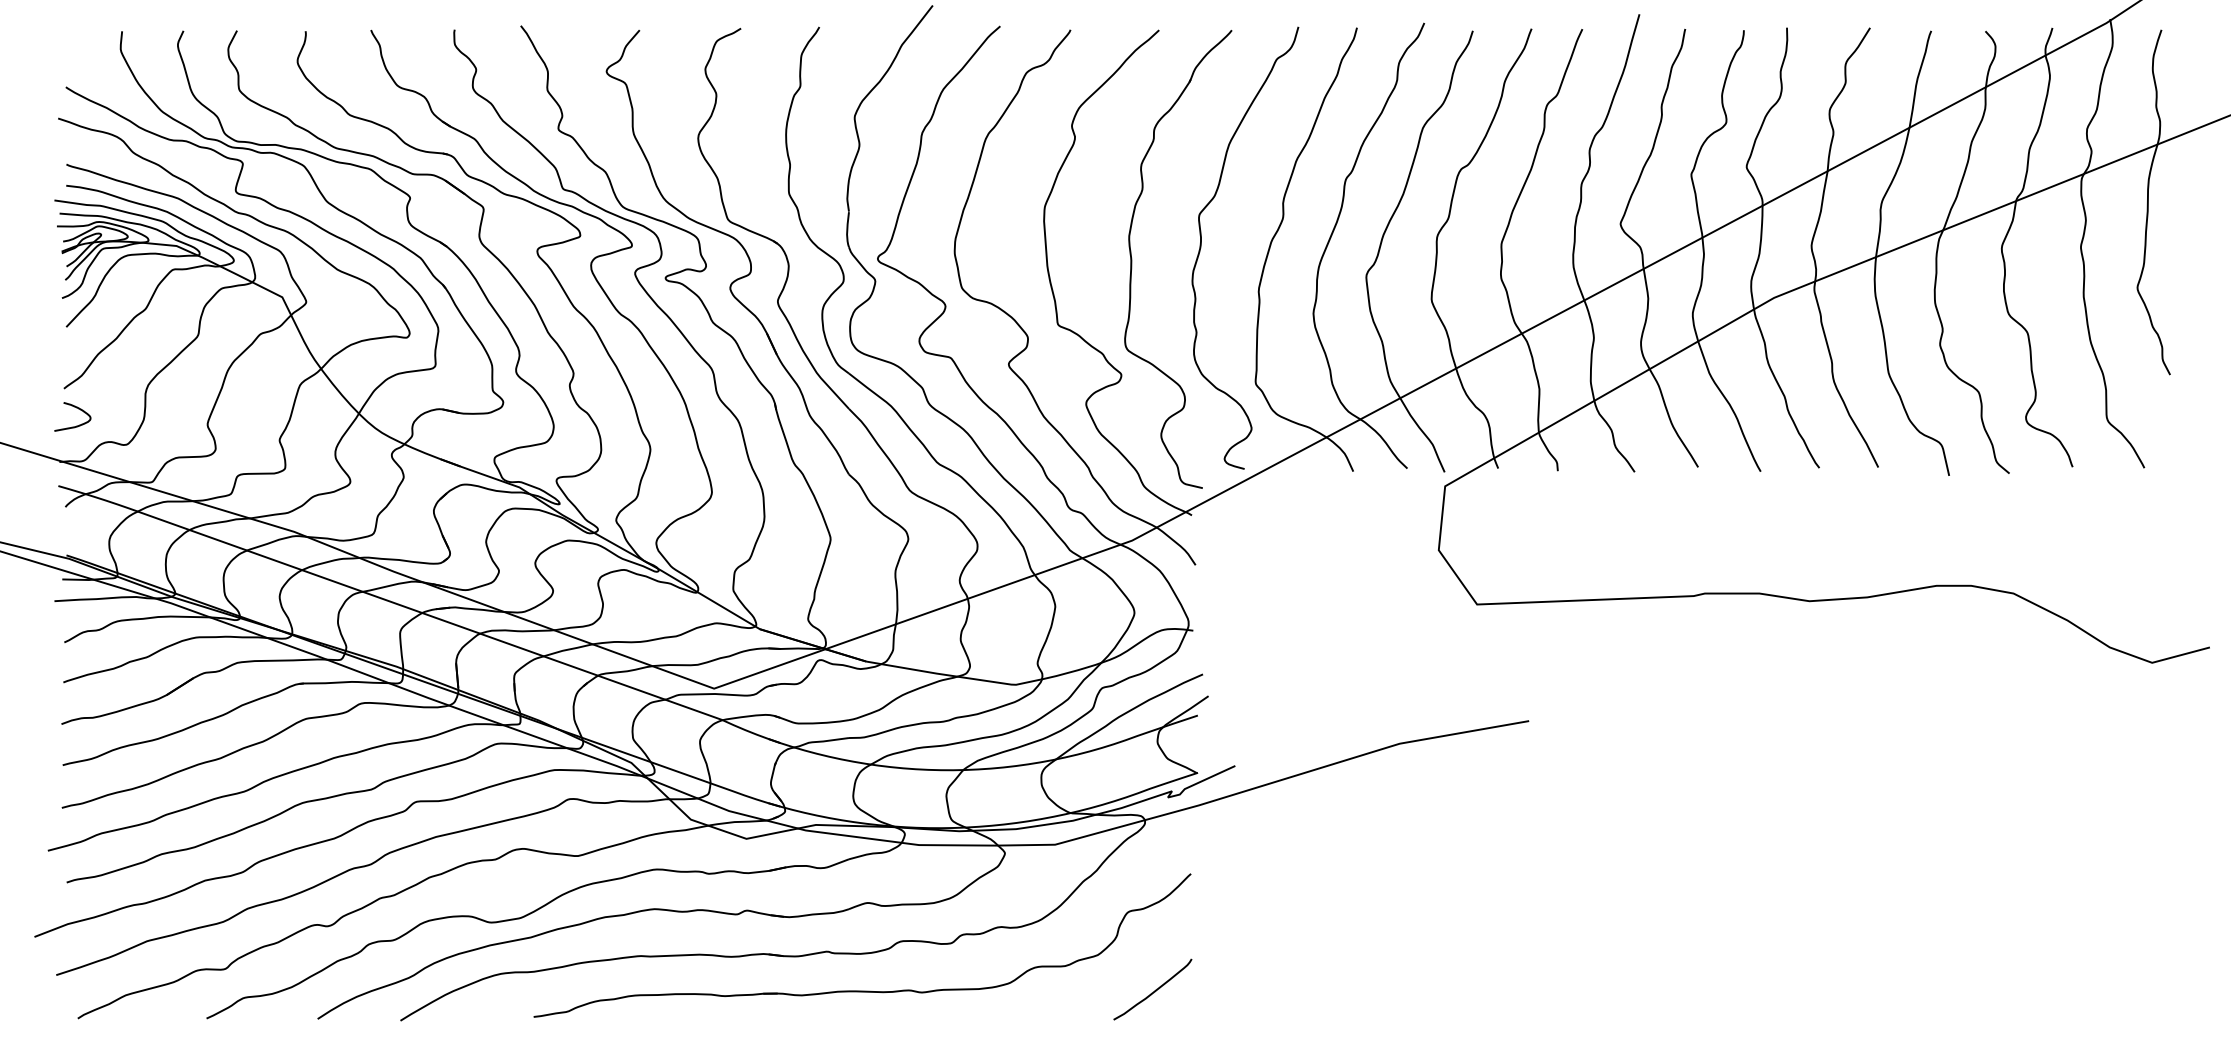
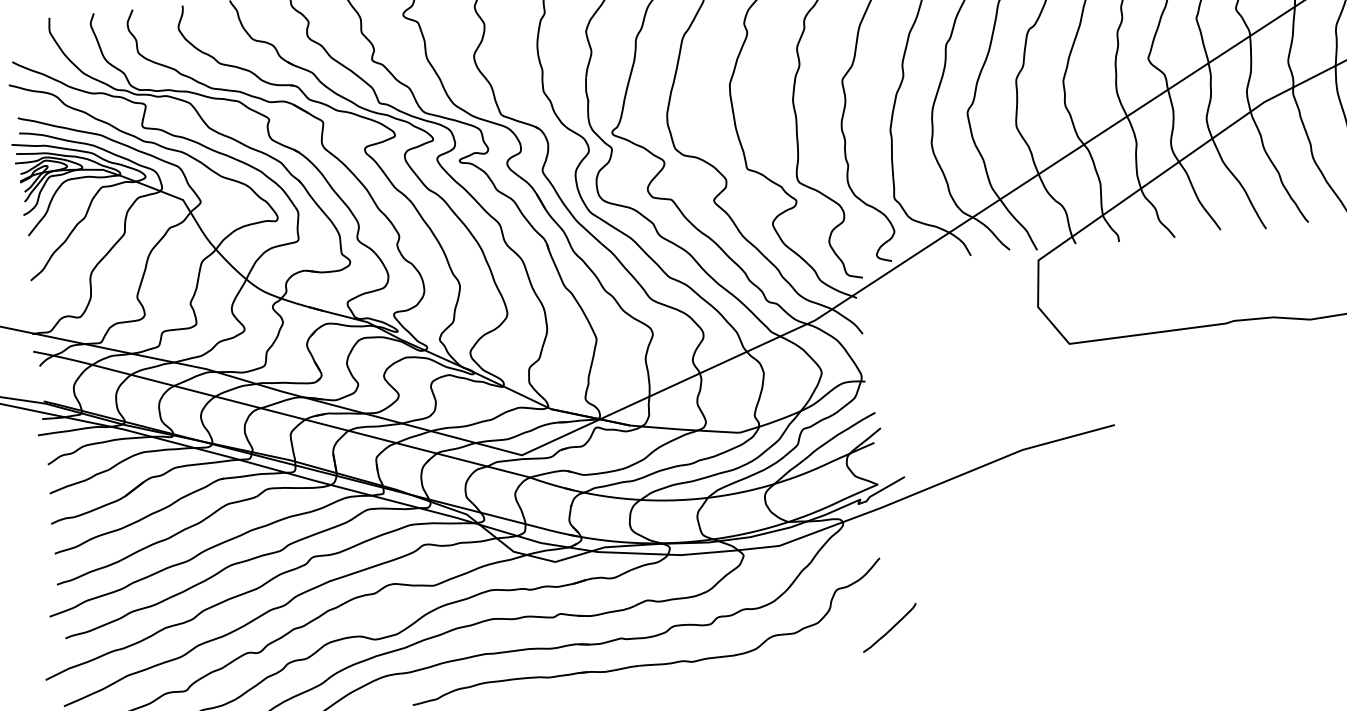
curve: (76, 408) -> (41, 294), removed
curve: (1154, 990) -> (890, 628), moved

